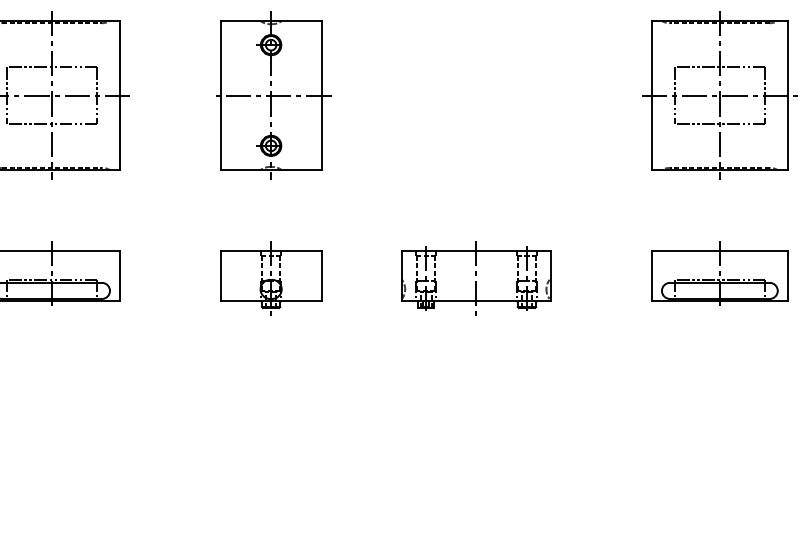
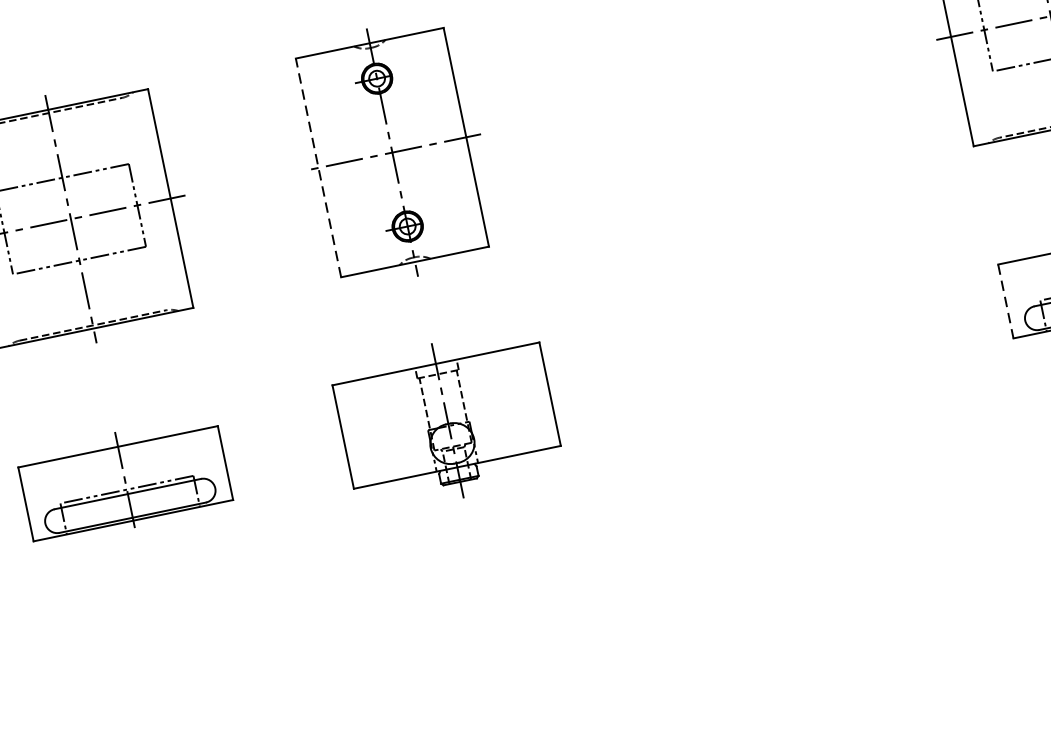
line: (220, 95) -> (318, 167), solid -> dashed
line: (651, 276) -> (1005, 302), solid -> dashed
part: (271, 278) -> (448, 421), size x1.4
part: (476, 278) -> (749, 358), removed

